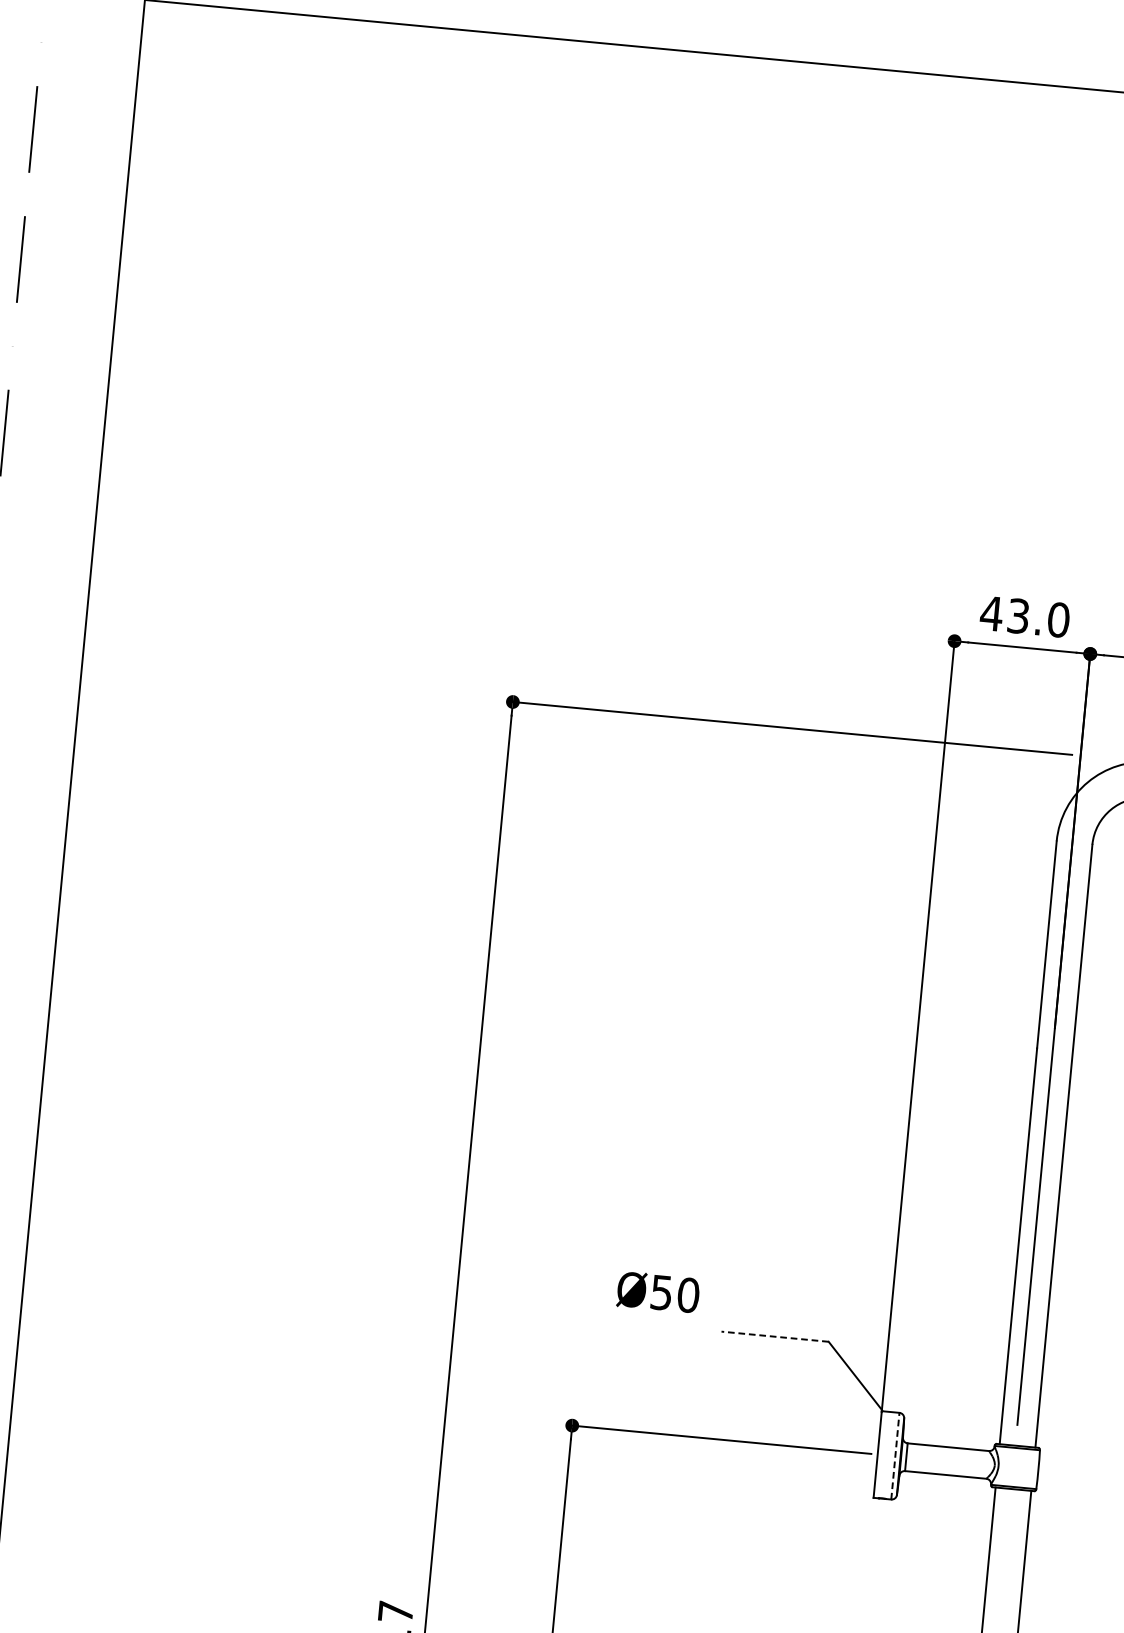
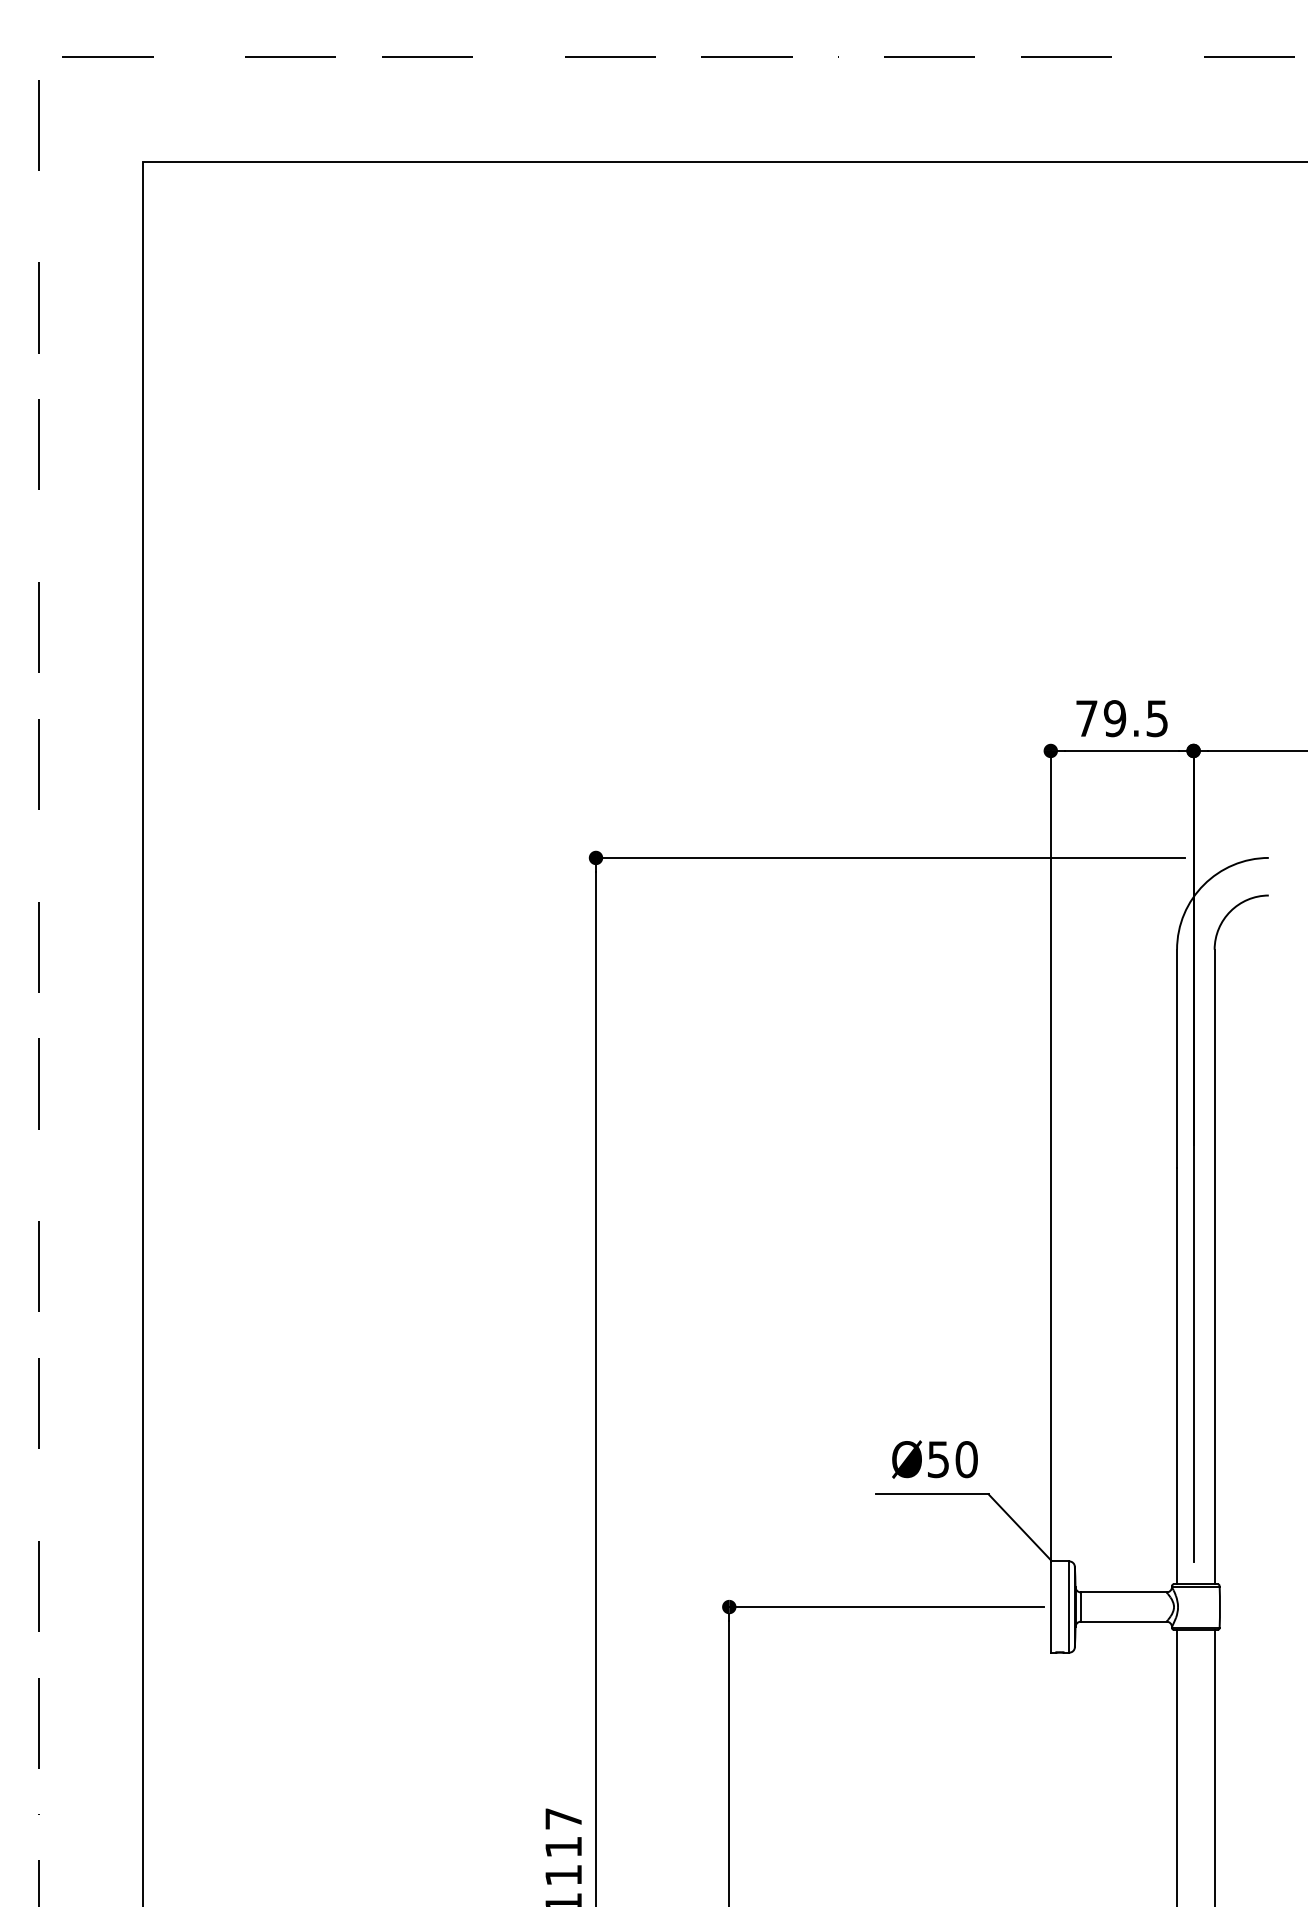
text: (1024, 616) -> (1121, 718), 43.0 -> 79.5
text: (657, 1292) -> (934, 1459), moved
line: (774, 1336) -> (931, 1494), dashed -> solid
line: (895, 1456) -> (1069, 1607), dashed -> solid

